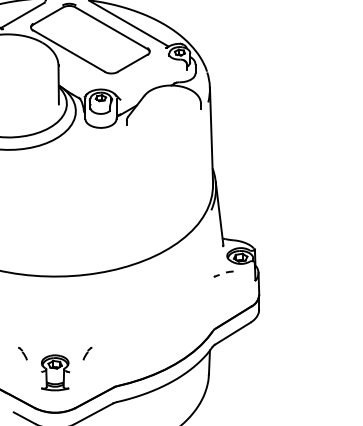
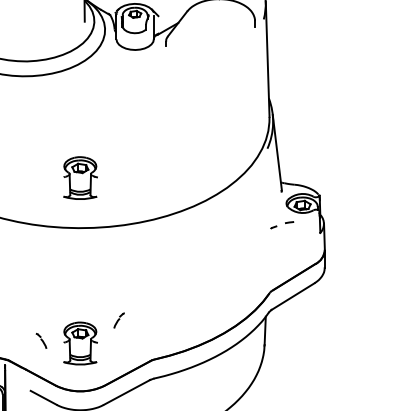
part: (55, 234) -> (80, 177), added
line: (22, 353) -> (41, 340), moved

